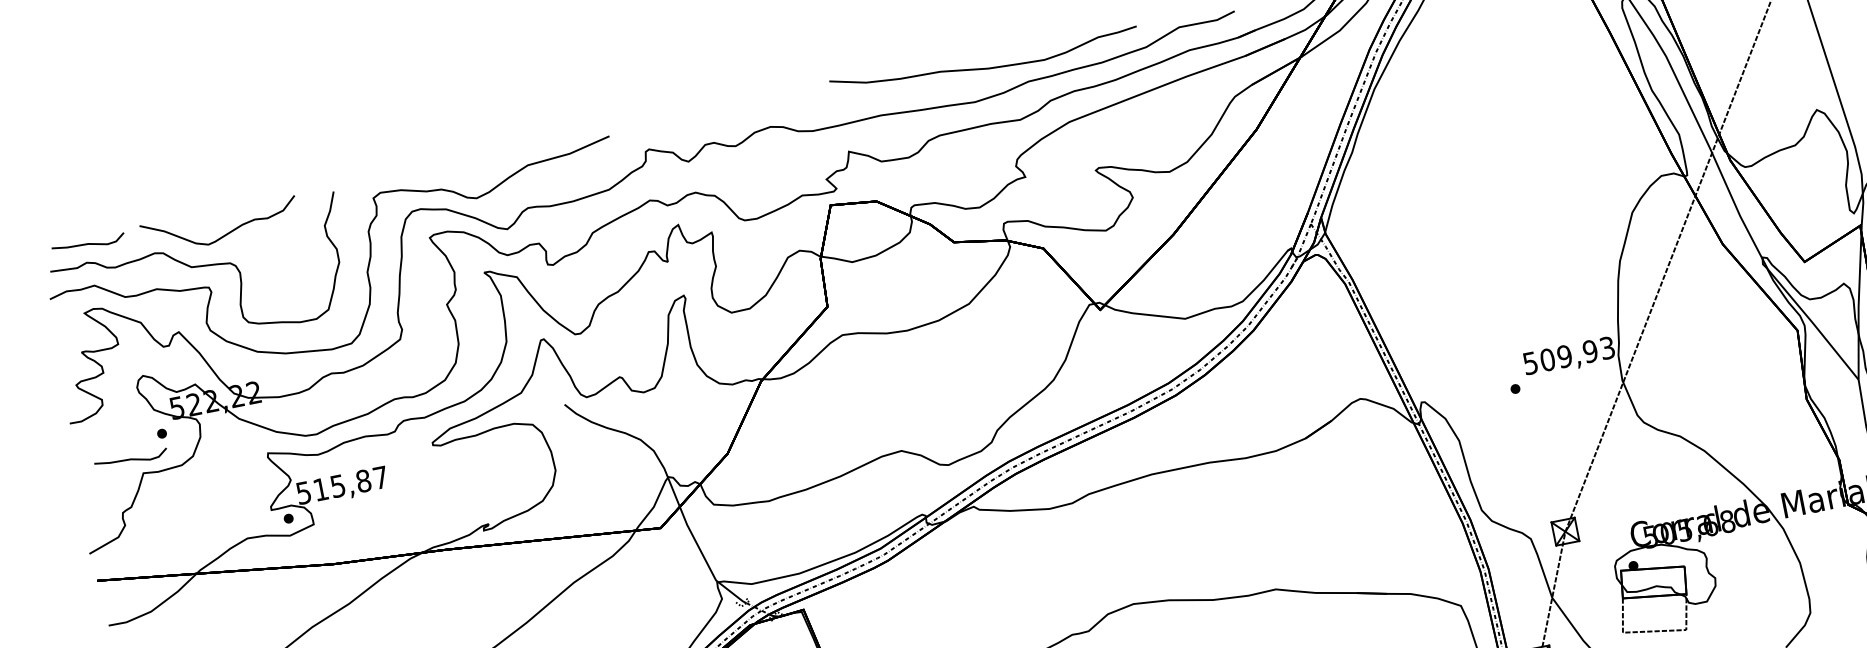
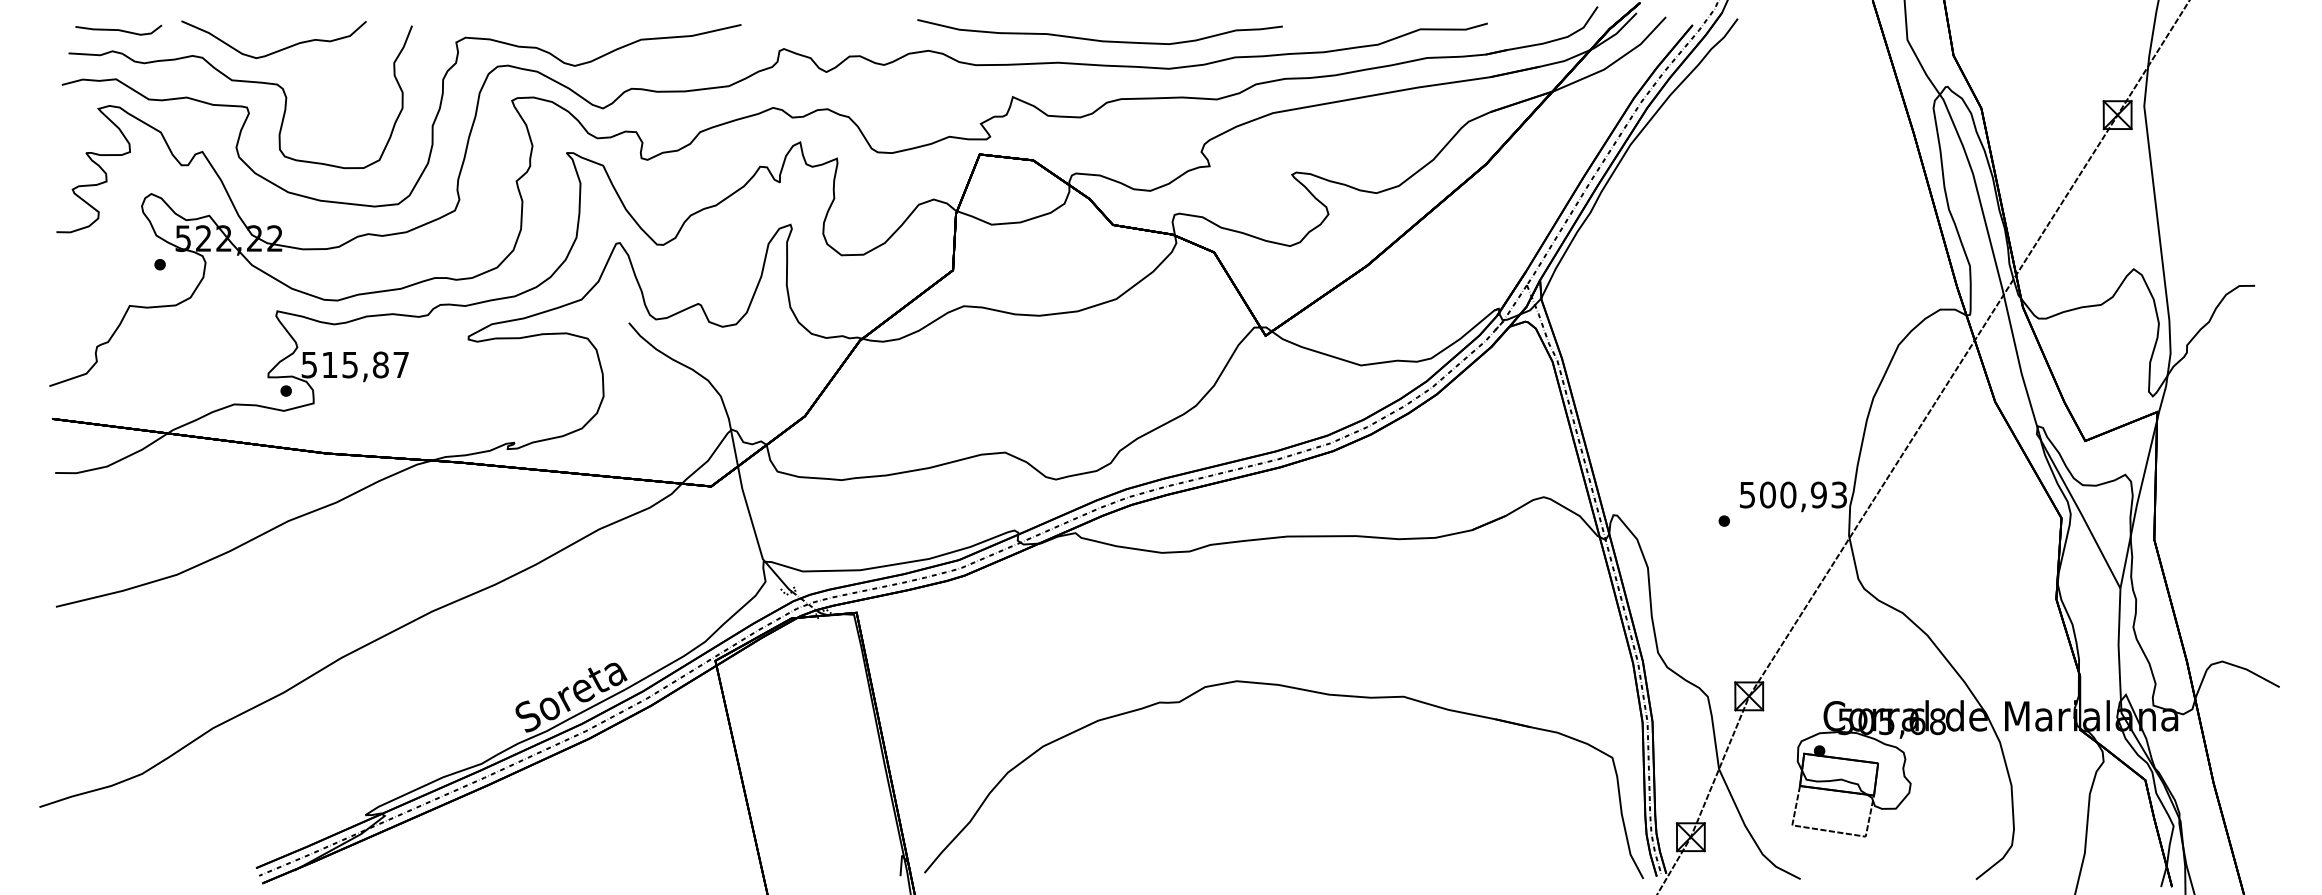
curve: (984, 67) -> (1098, 39), moved
text: (1564, 356) -> (1788, 494), 509,93 -> 500,93
curve: (130, 458) -> (118, 286), removed

